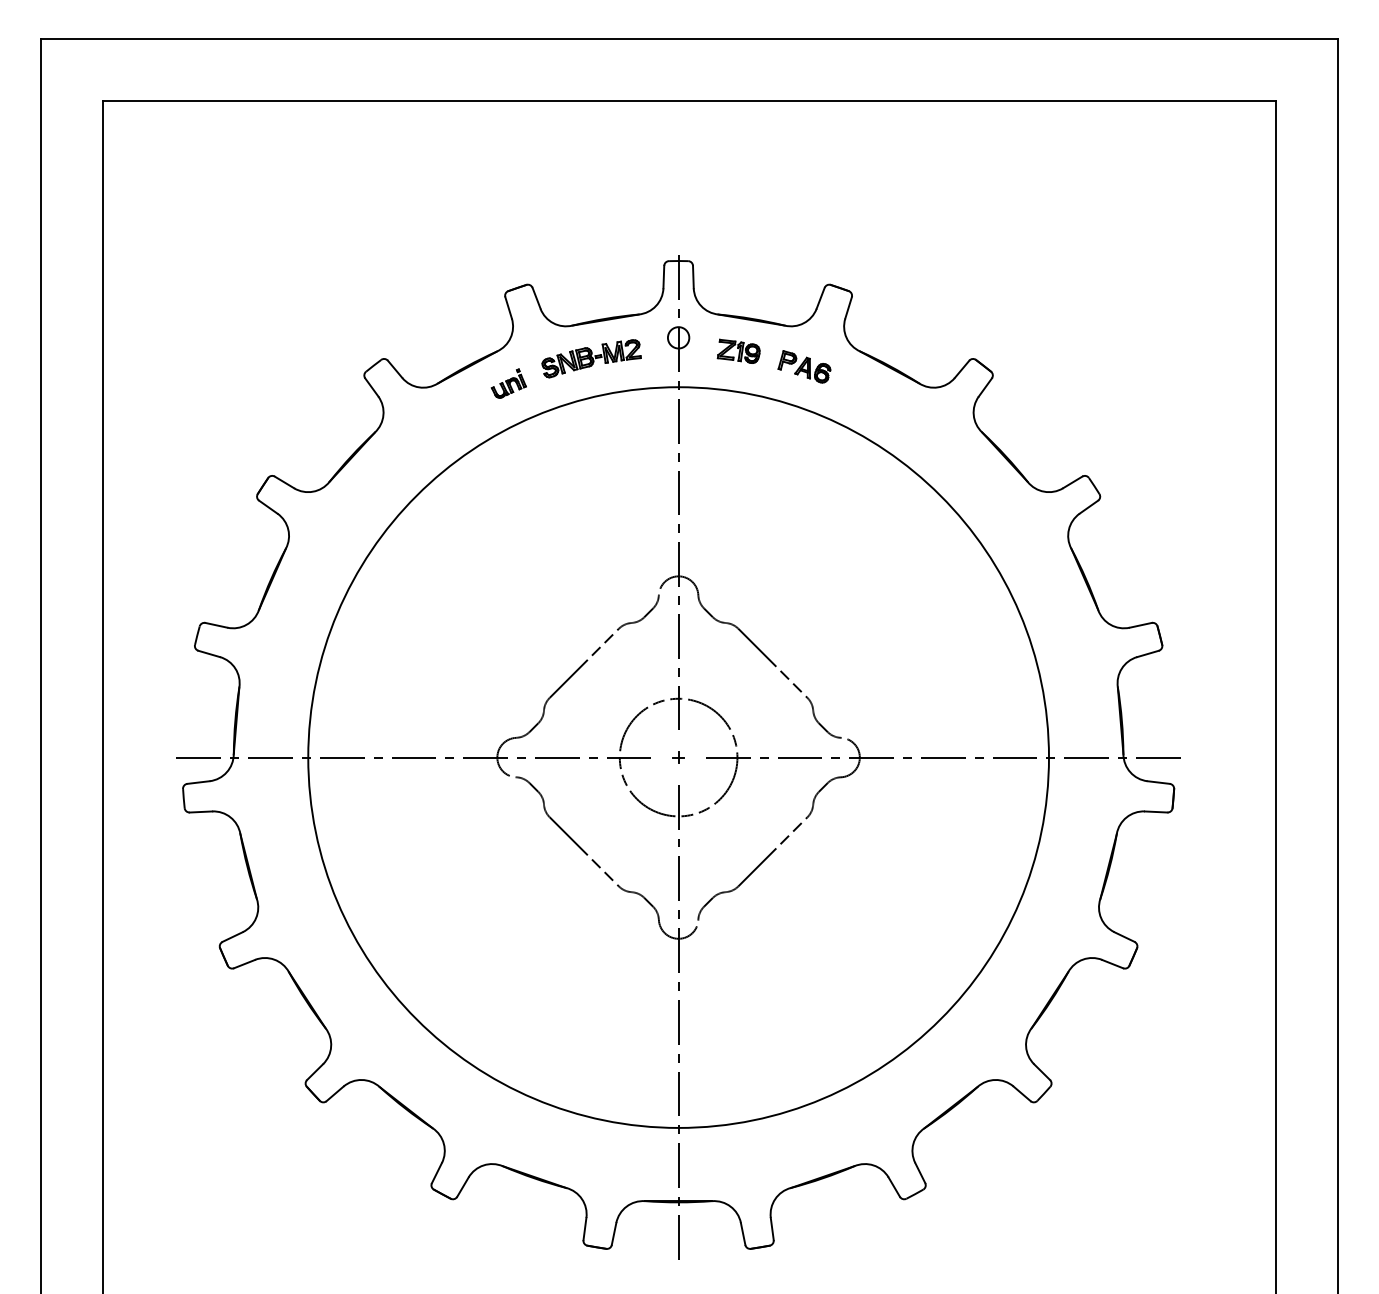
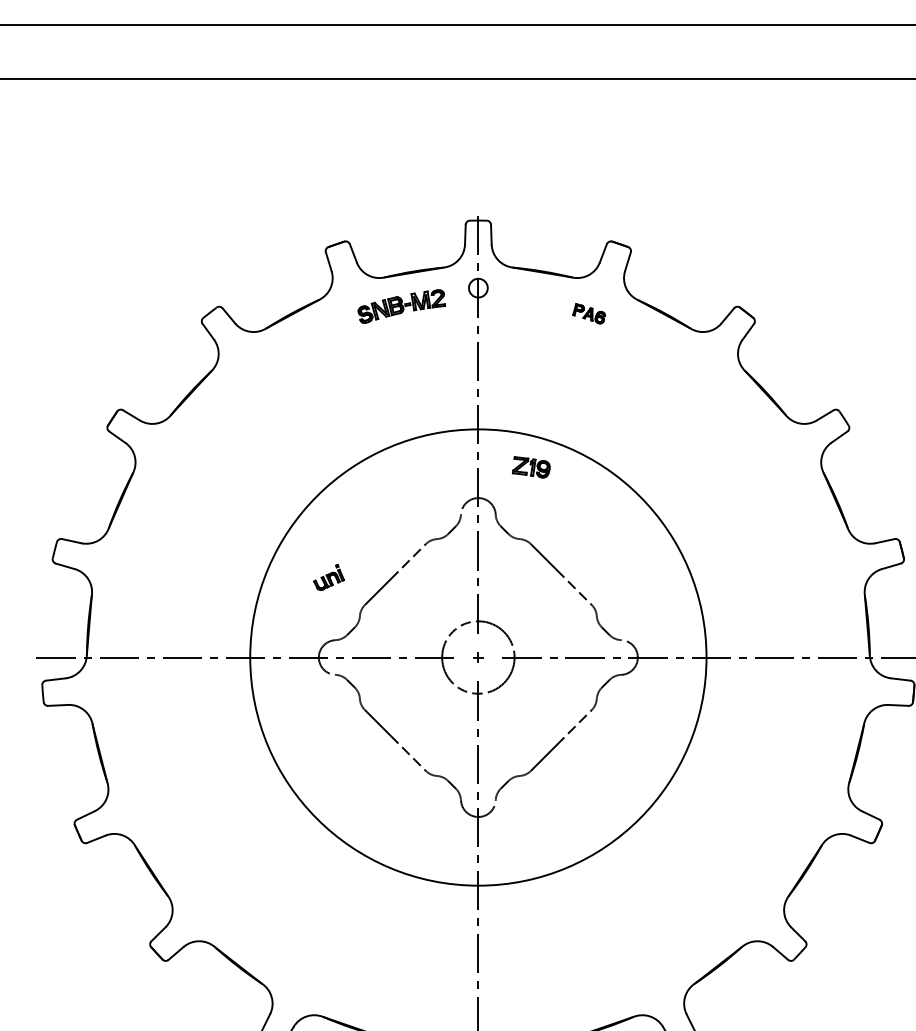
part: (738, 350) -> (531, 466), moved
part: (804, 366) -> (589, 313), size x0.7
part: (508, 383) -> (328, 577), moved
circle: (678, 757) -> (478, 657), size x0.7
circle: (678, 757) -> (478, 657), size x0.7

